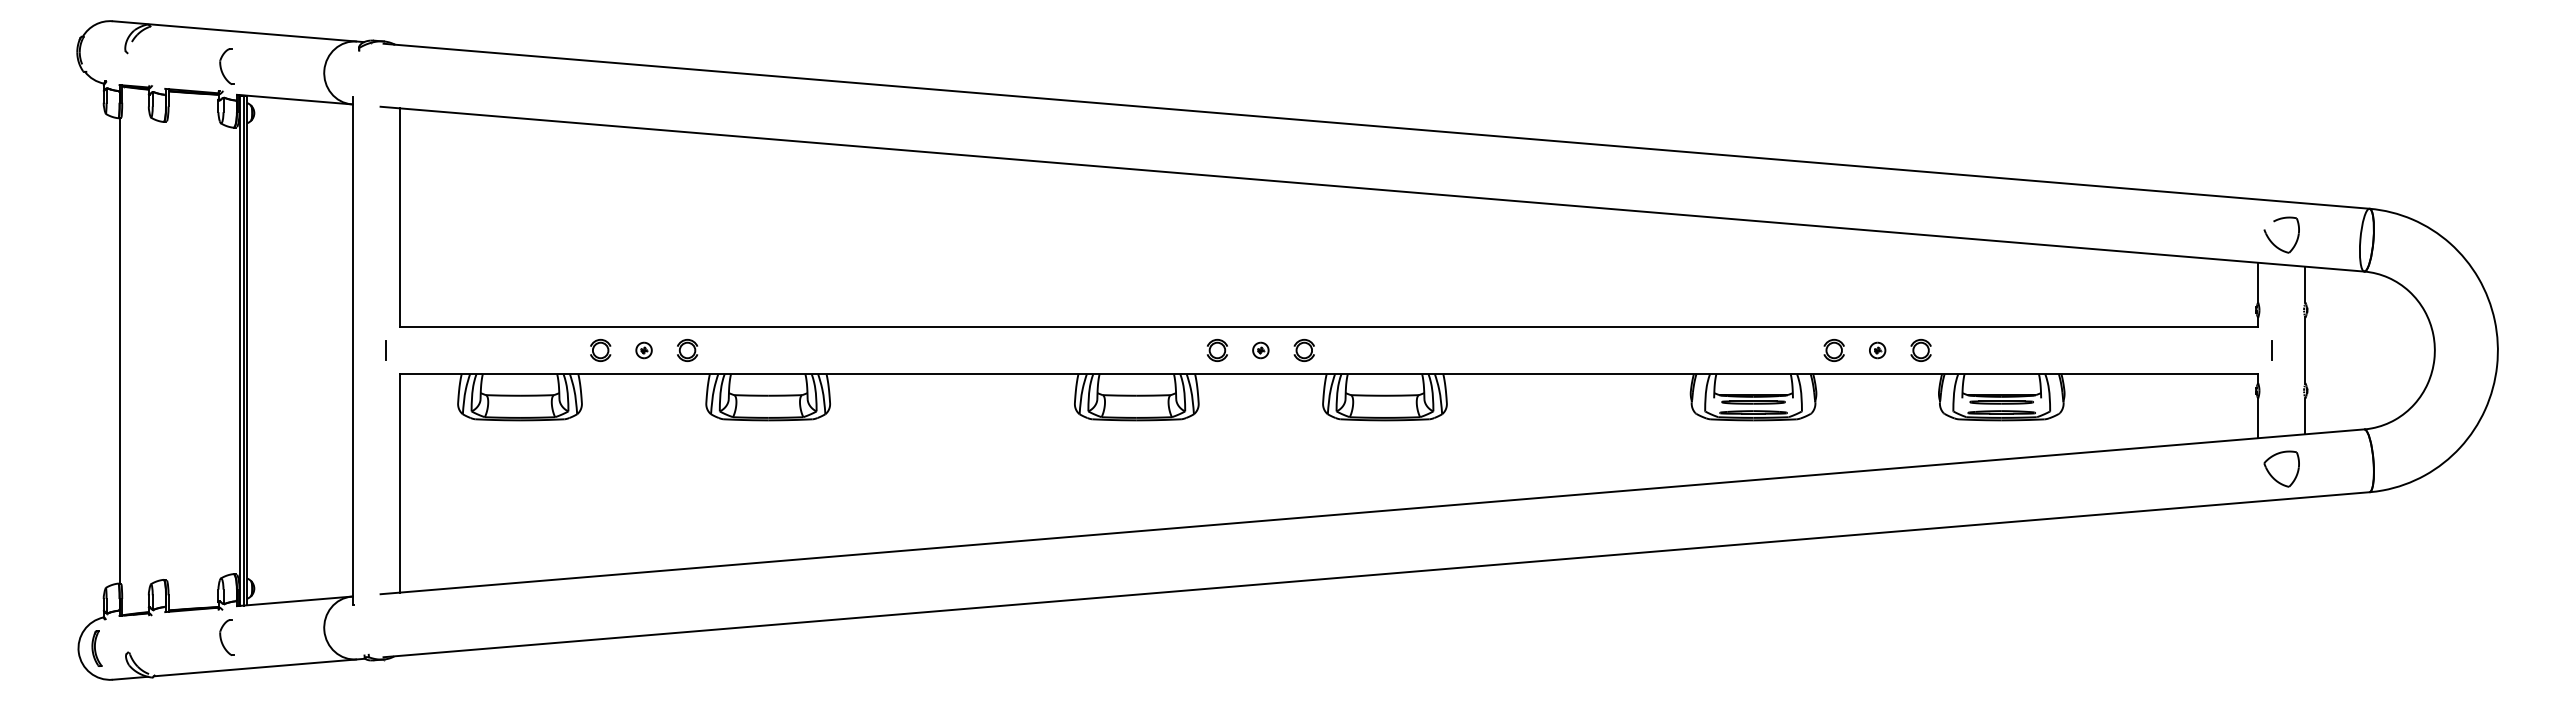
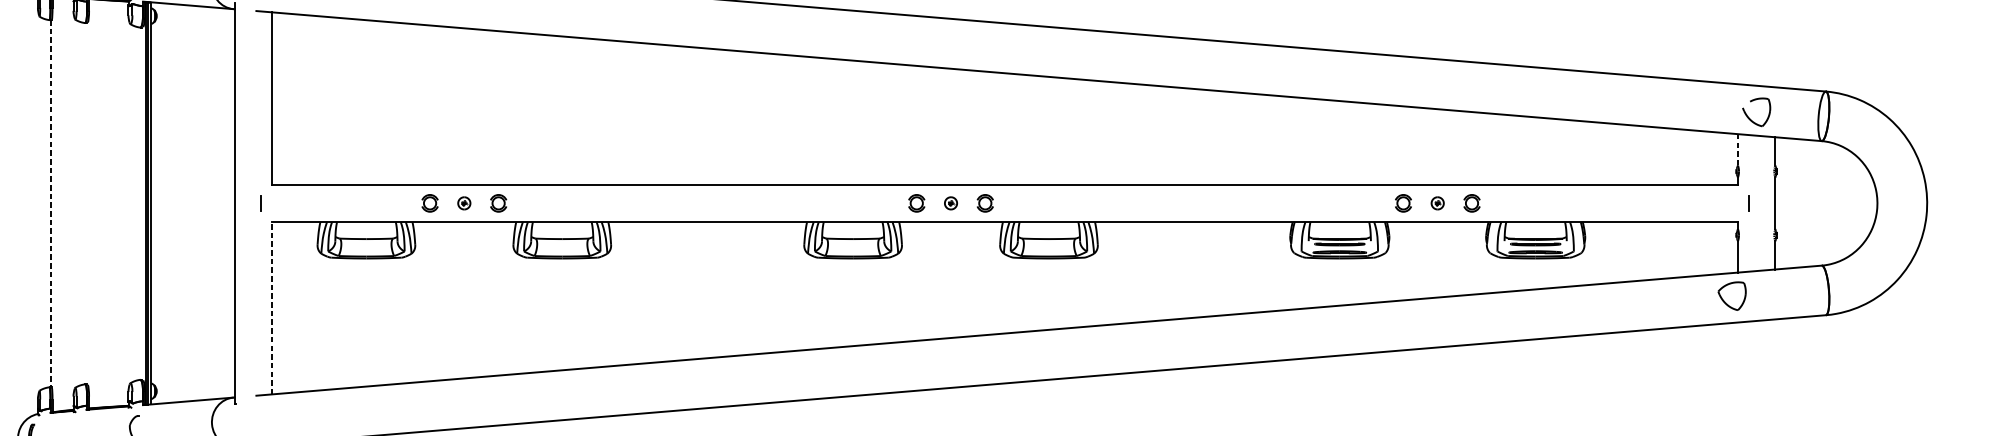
line: (2258, 282) -> (1738, 149), solid -> dashed
line: (119, 350) -> (50, 203), solid -> dashed
part: (2281, 468) -> (1731, 295), moved
line: (400, 482) -> (272, 307), solid -> dashed

